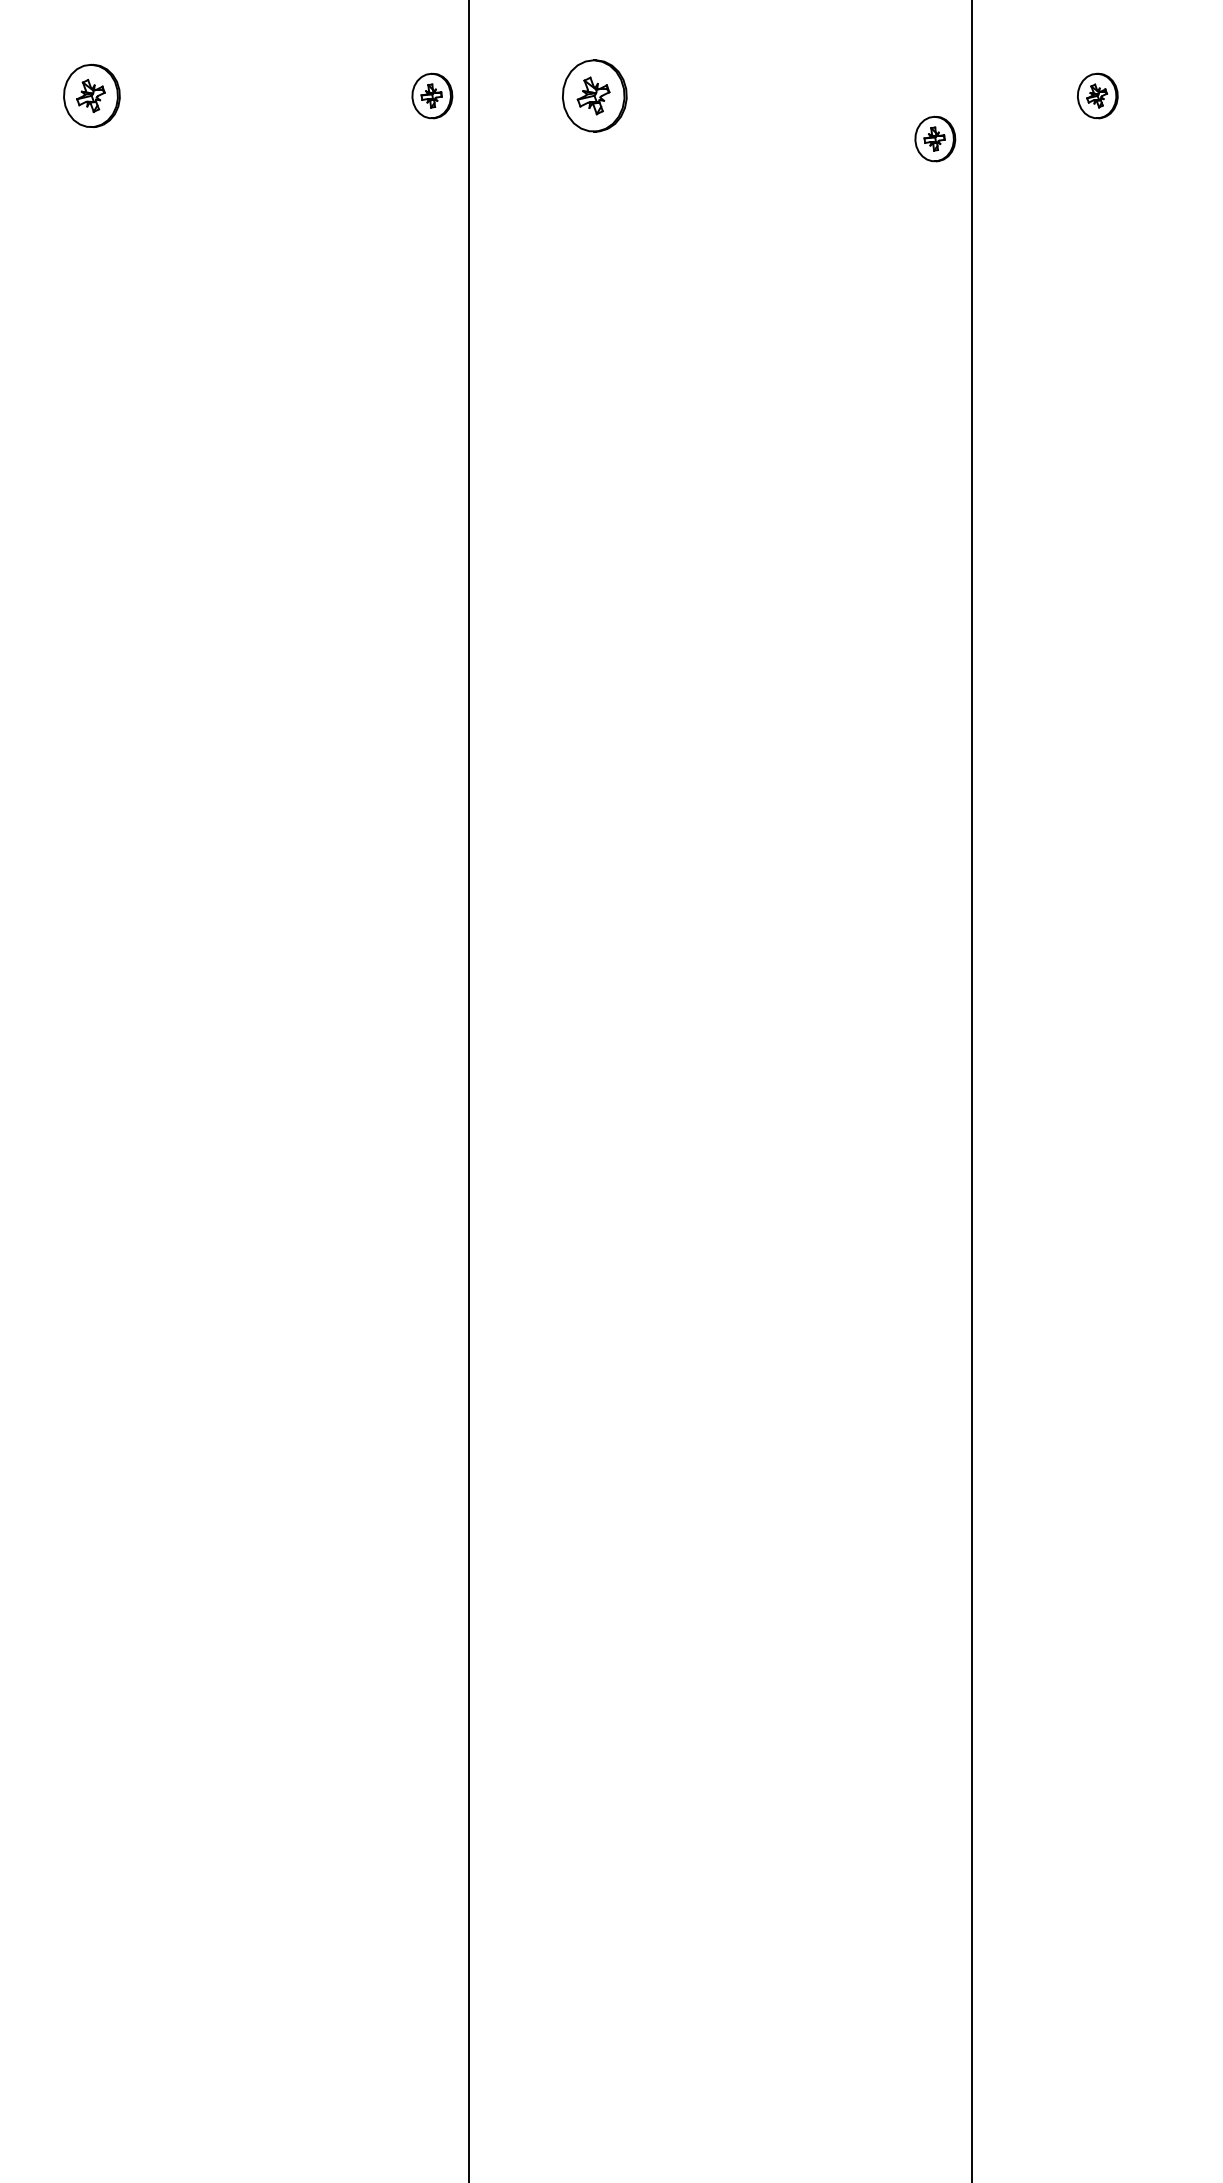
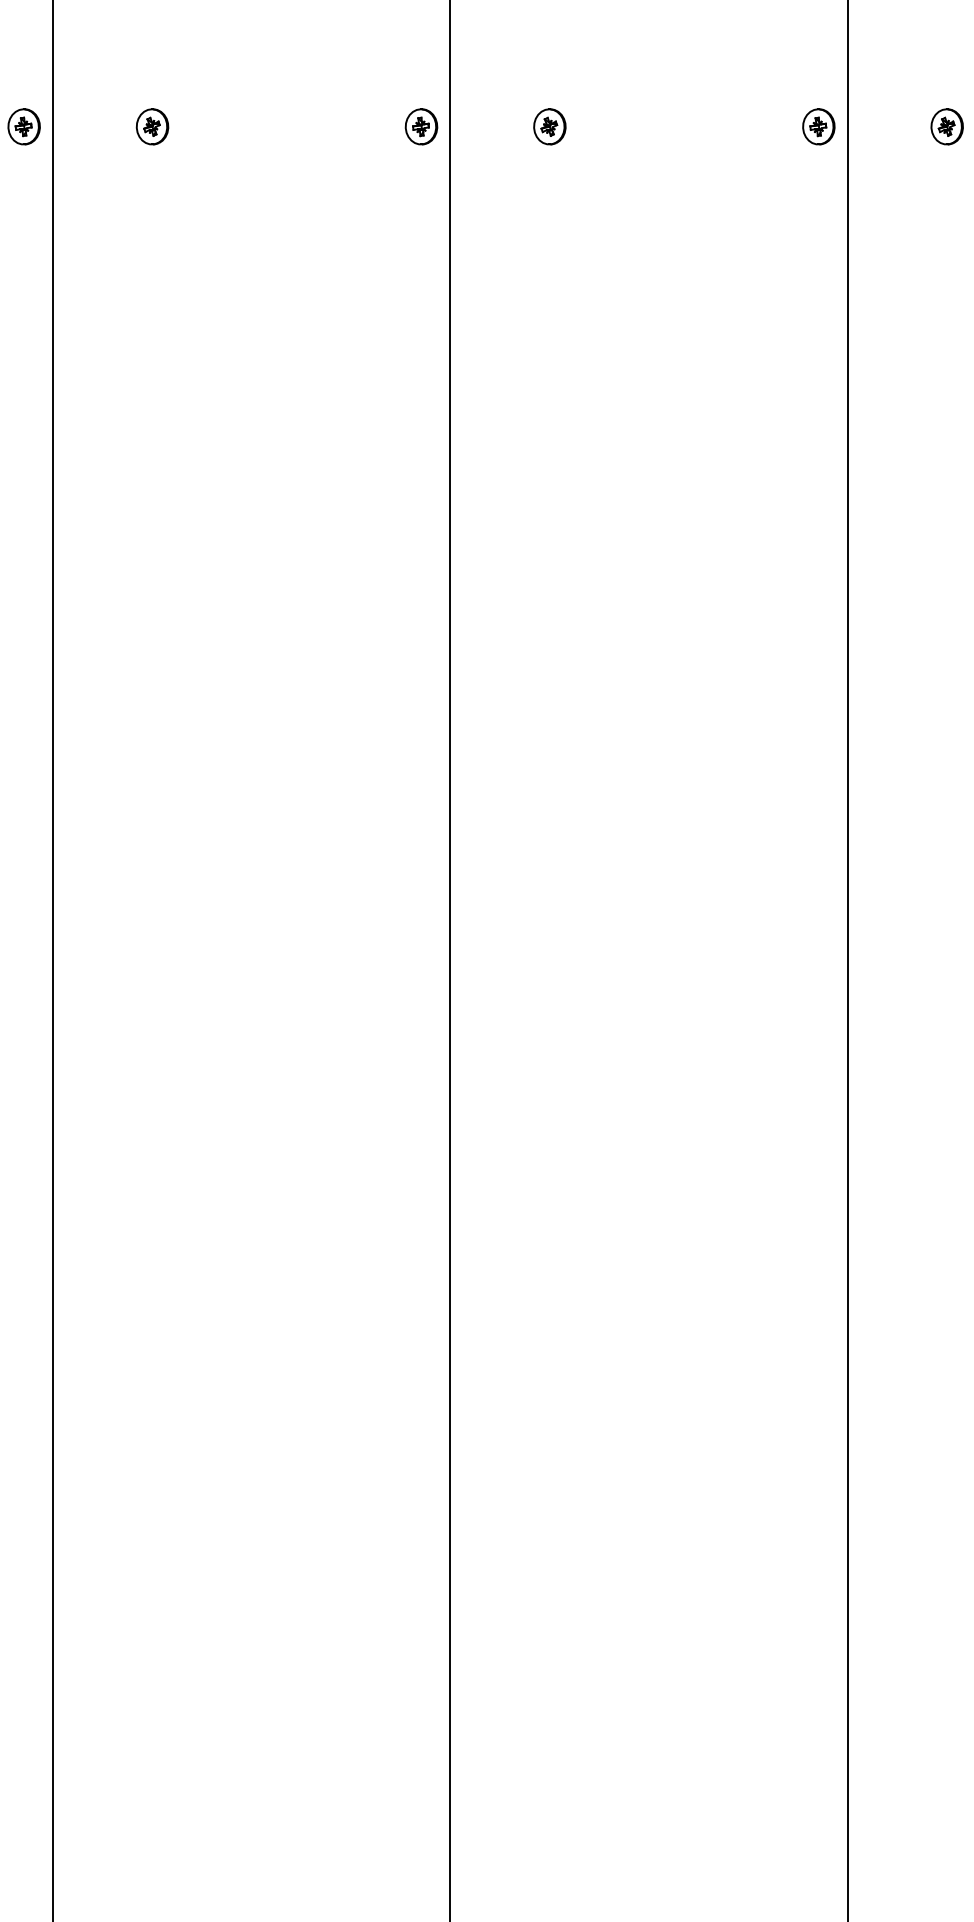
part: (91, 95) -> (152, 126), size x0.71
part: (594, 95) -> (549, 126), size x0.62
part: (934, 138) -> (818, 126), moved

